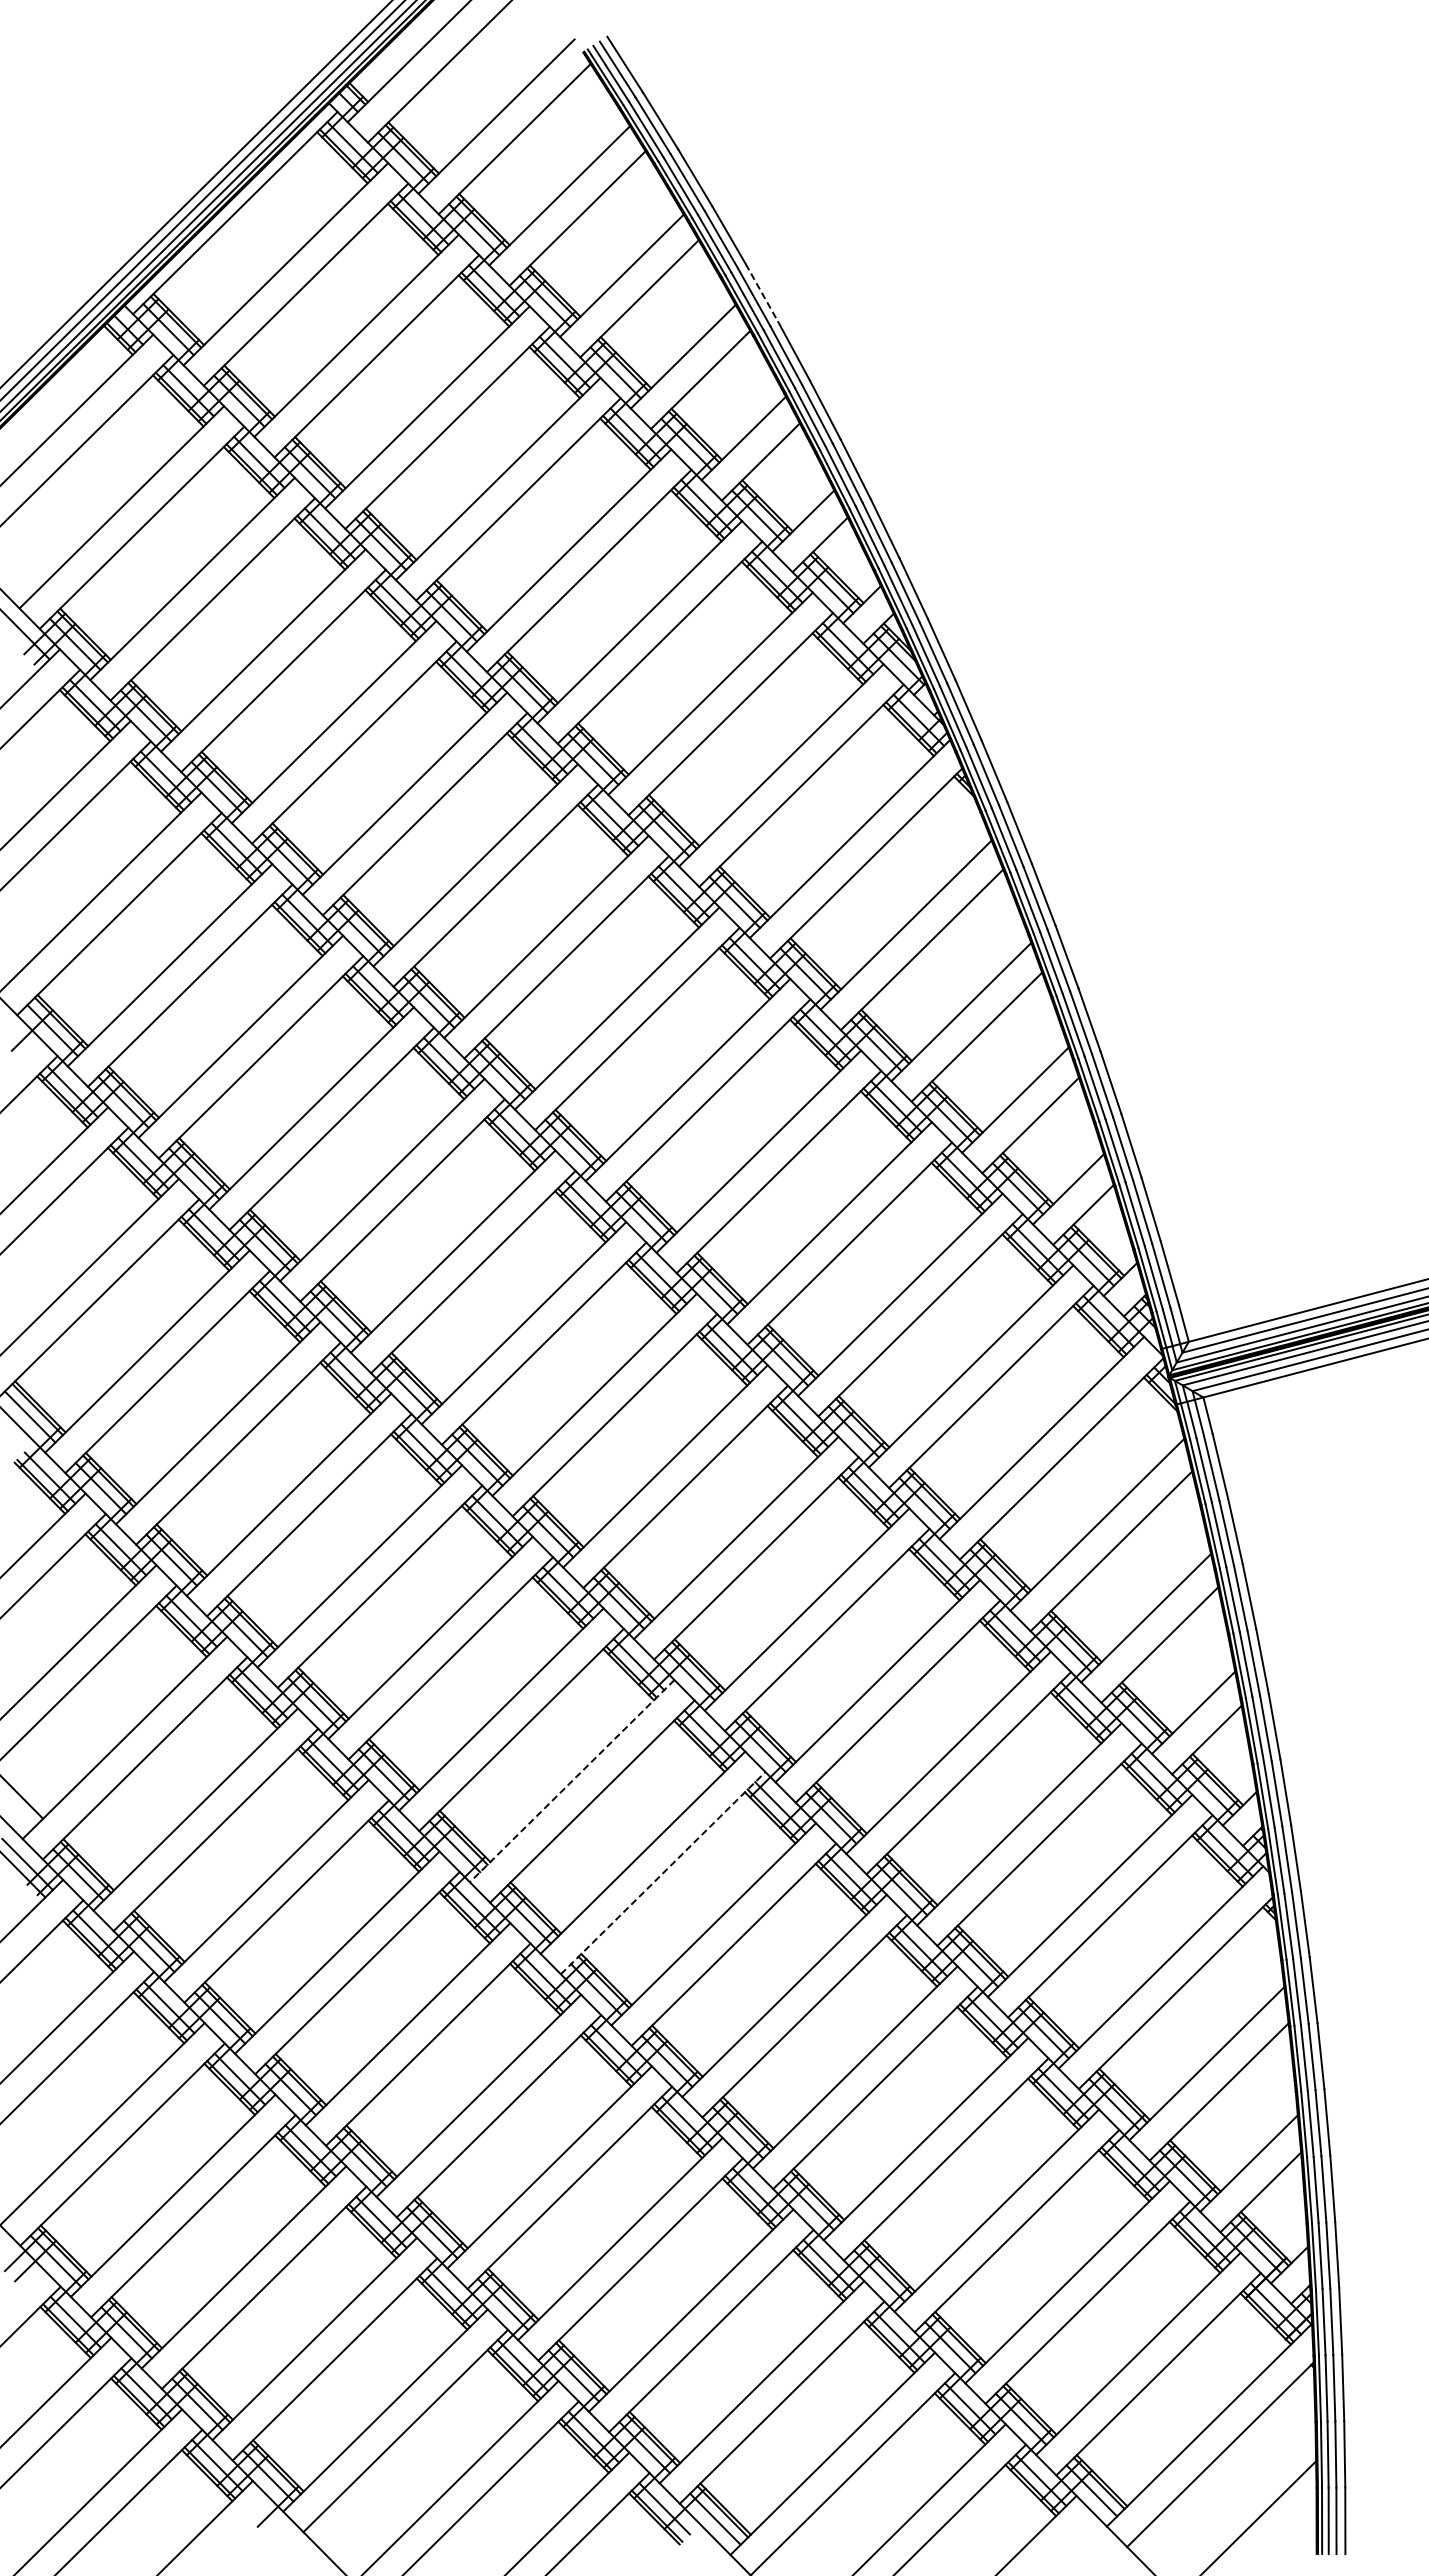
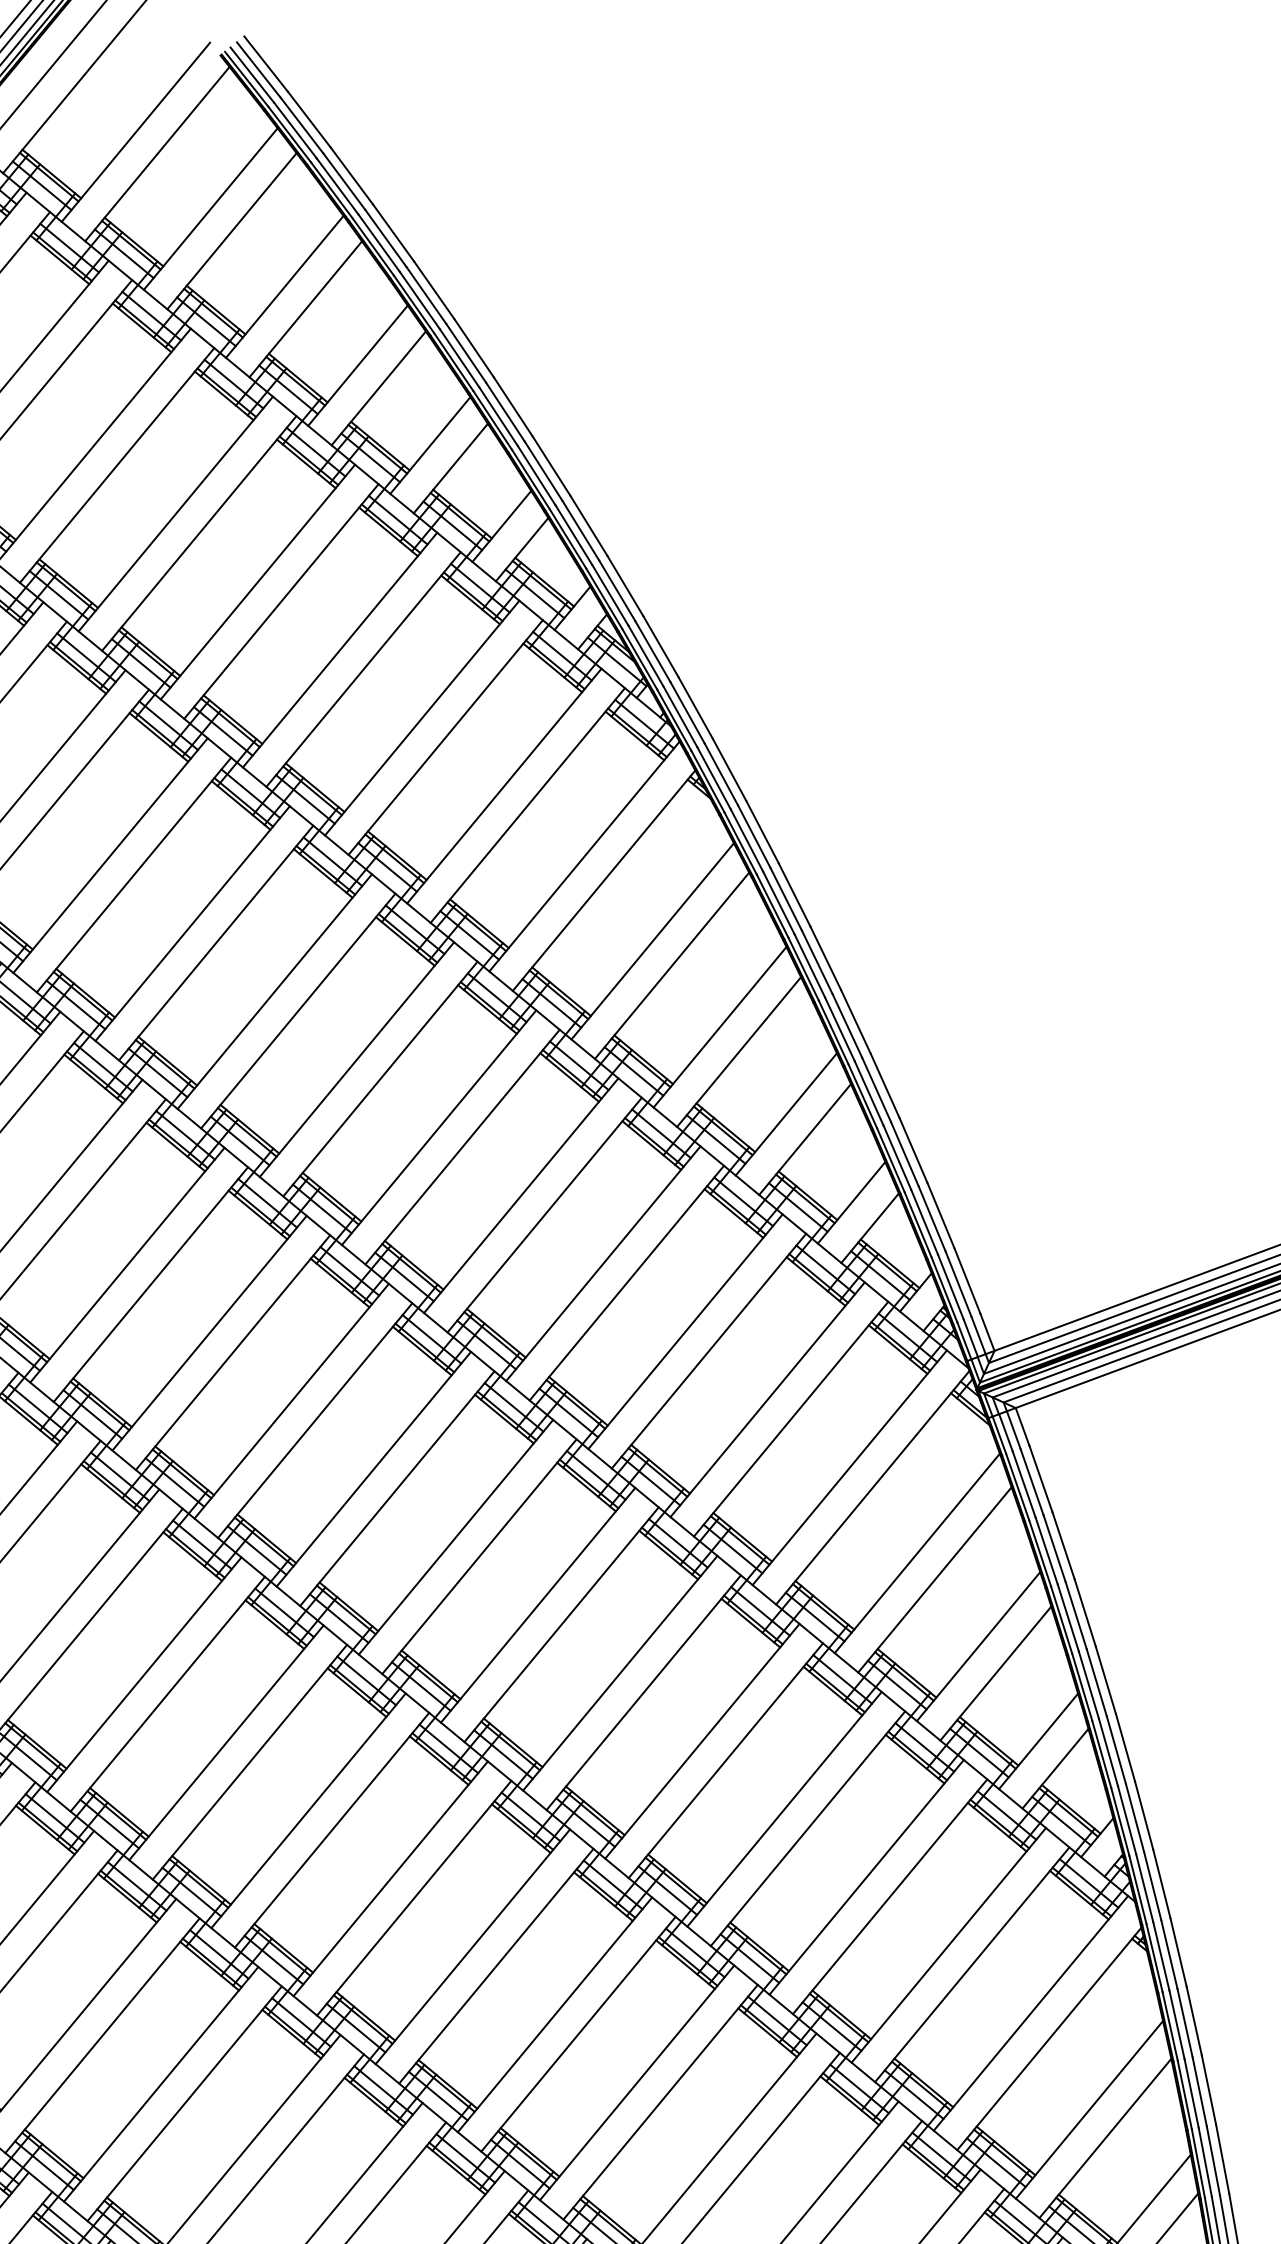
line: (762, 293) -> (434, 290), dashed -> solid
line: (572, 1781) -> (391, 1879), dashed -> solid
line: (663, 1873) -> (496, 1966), dashed -> solid

